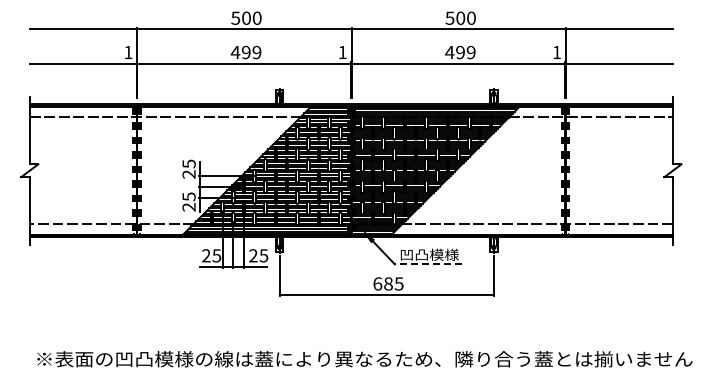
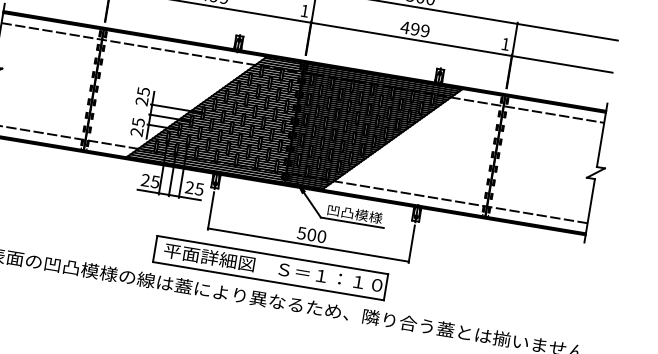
line: (428, 264) -> (352, 222), dashed -> solid
text: (388, 283) -> (311, 234), 685 -> 500
part: (351, 325) -> (270, 268), added

